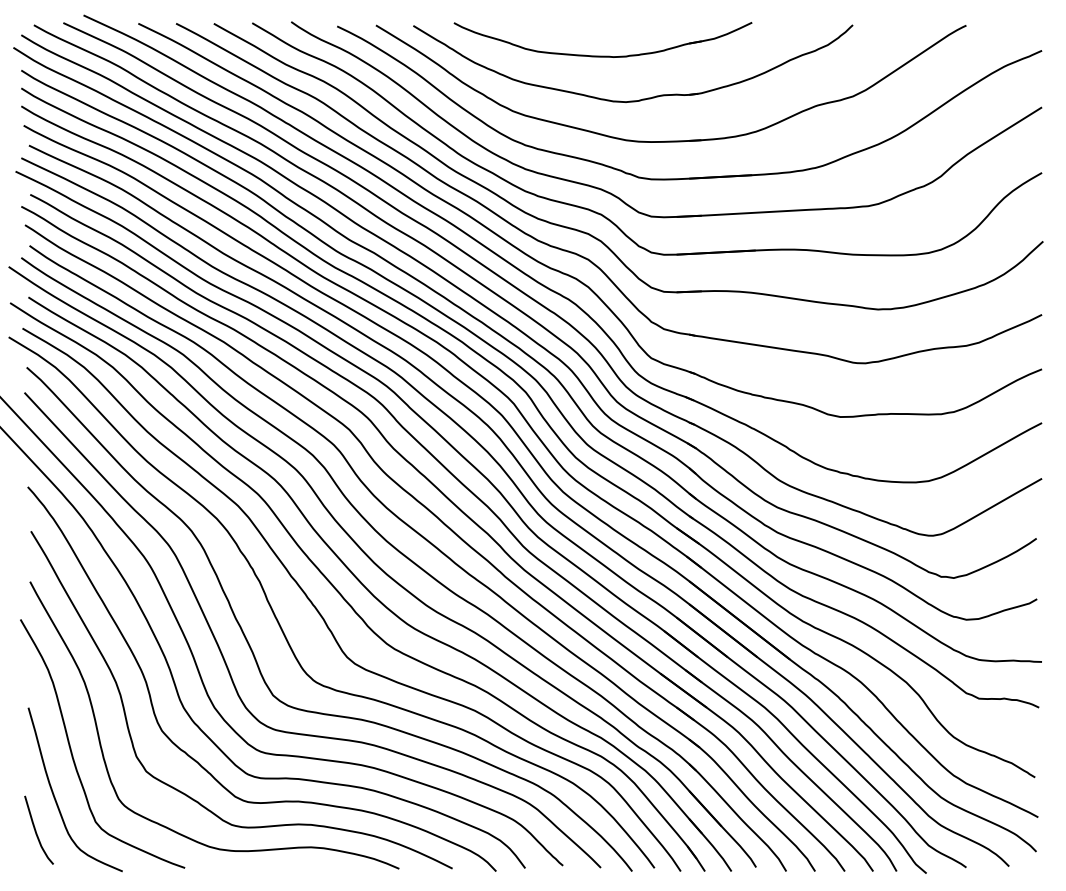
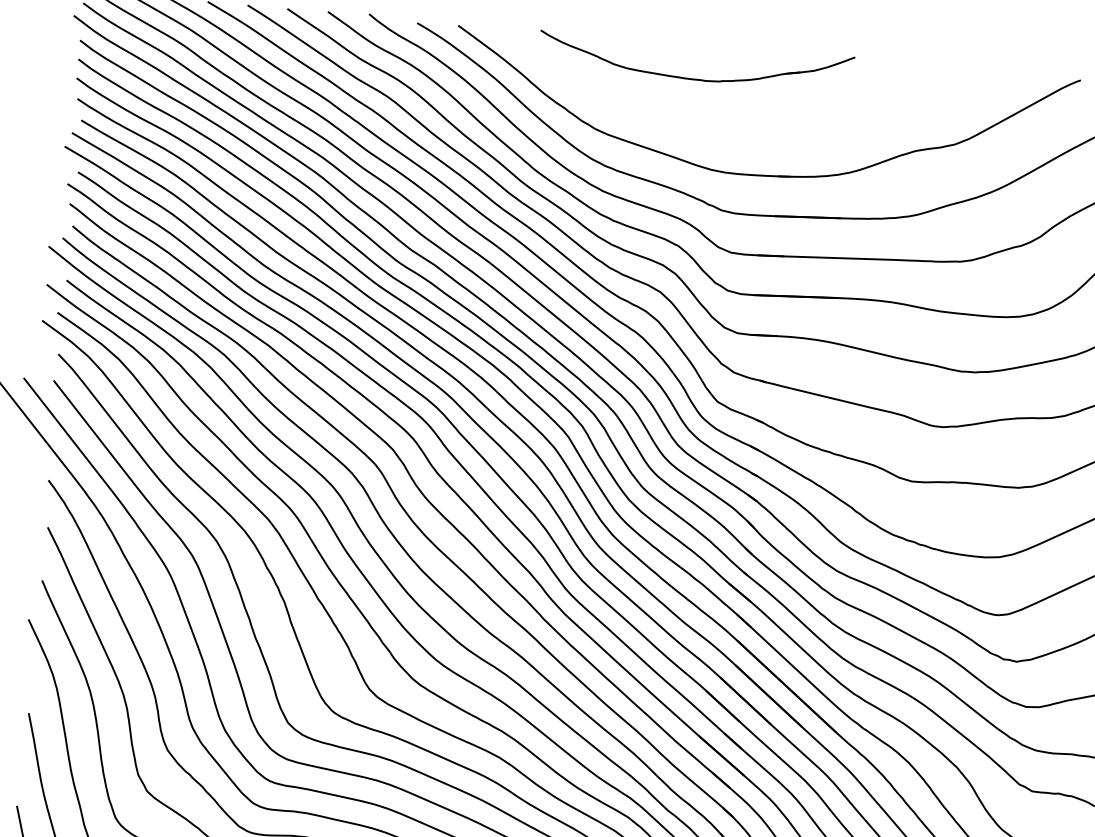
part: (642, 98) -> (732, 127), removed

